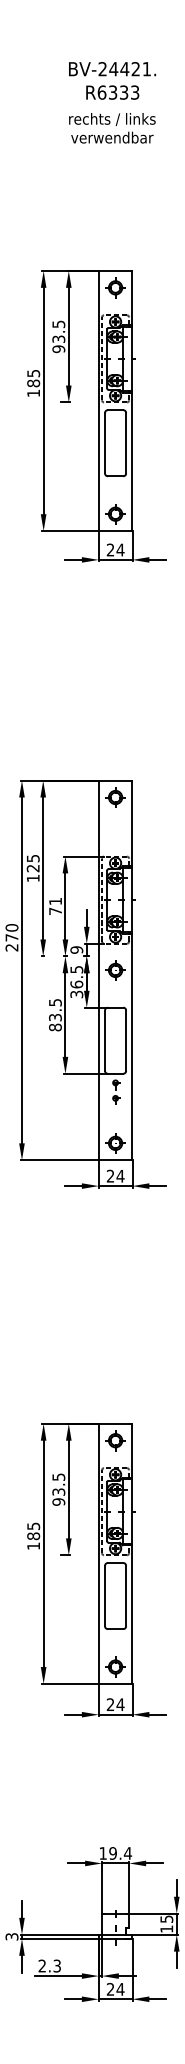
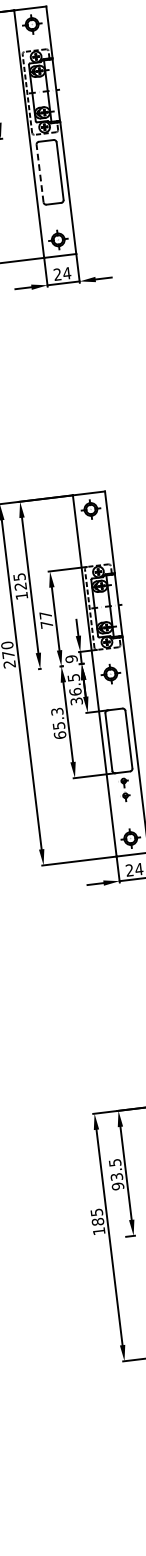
line: (105, 442) -> (40, 172), solid -> dashed
text: (55, 901) -> (45, 615), 71 -> 77
text: (55, 1015) -> (58, 723), 83.5 -> 65.3

